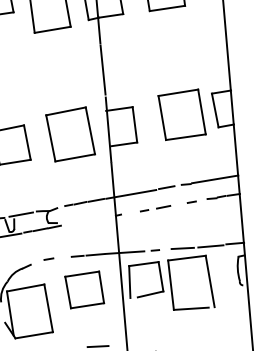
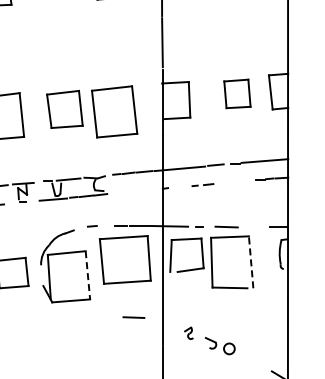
part: (182, 114) -> (237, 93), size x0.6
part: (70, 134) -> (114, 111), moved
line: (191, 201) -> (239, 181), removed
part: (155, 208) -> (202, 184), size x0.7
line: (210, 246) -> (254, 227), removed
line: (210, 280) -> (251, 261), solid -> dashed
part: (84, 290) -> (125, 260), size x1.4
line: (48, 308) -> (87, 275), solid -> dashed

